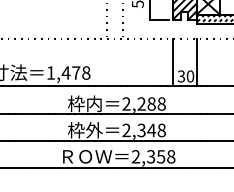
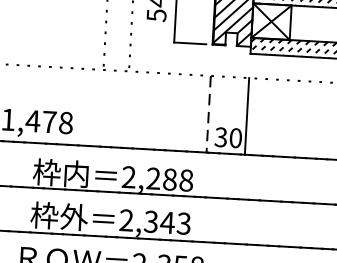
line: (173, 63) -> (209, 115), solid -> dashed
text: (161, 130) -> (183, 223), 2,348 -> 2,343

